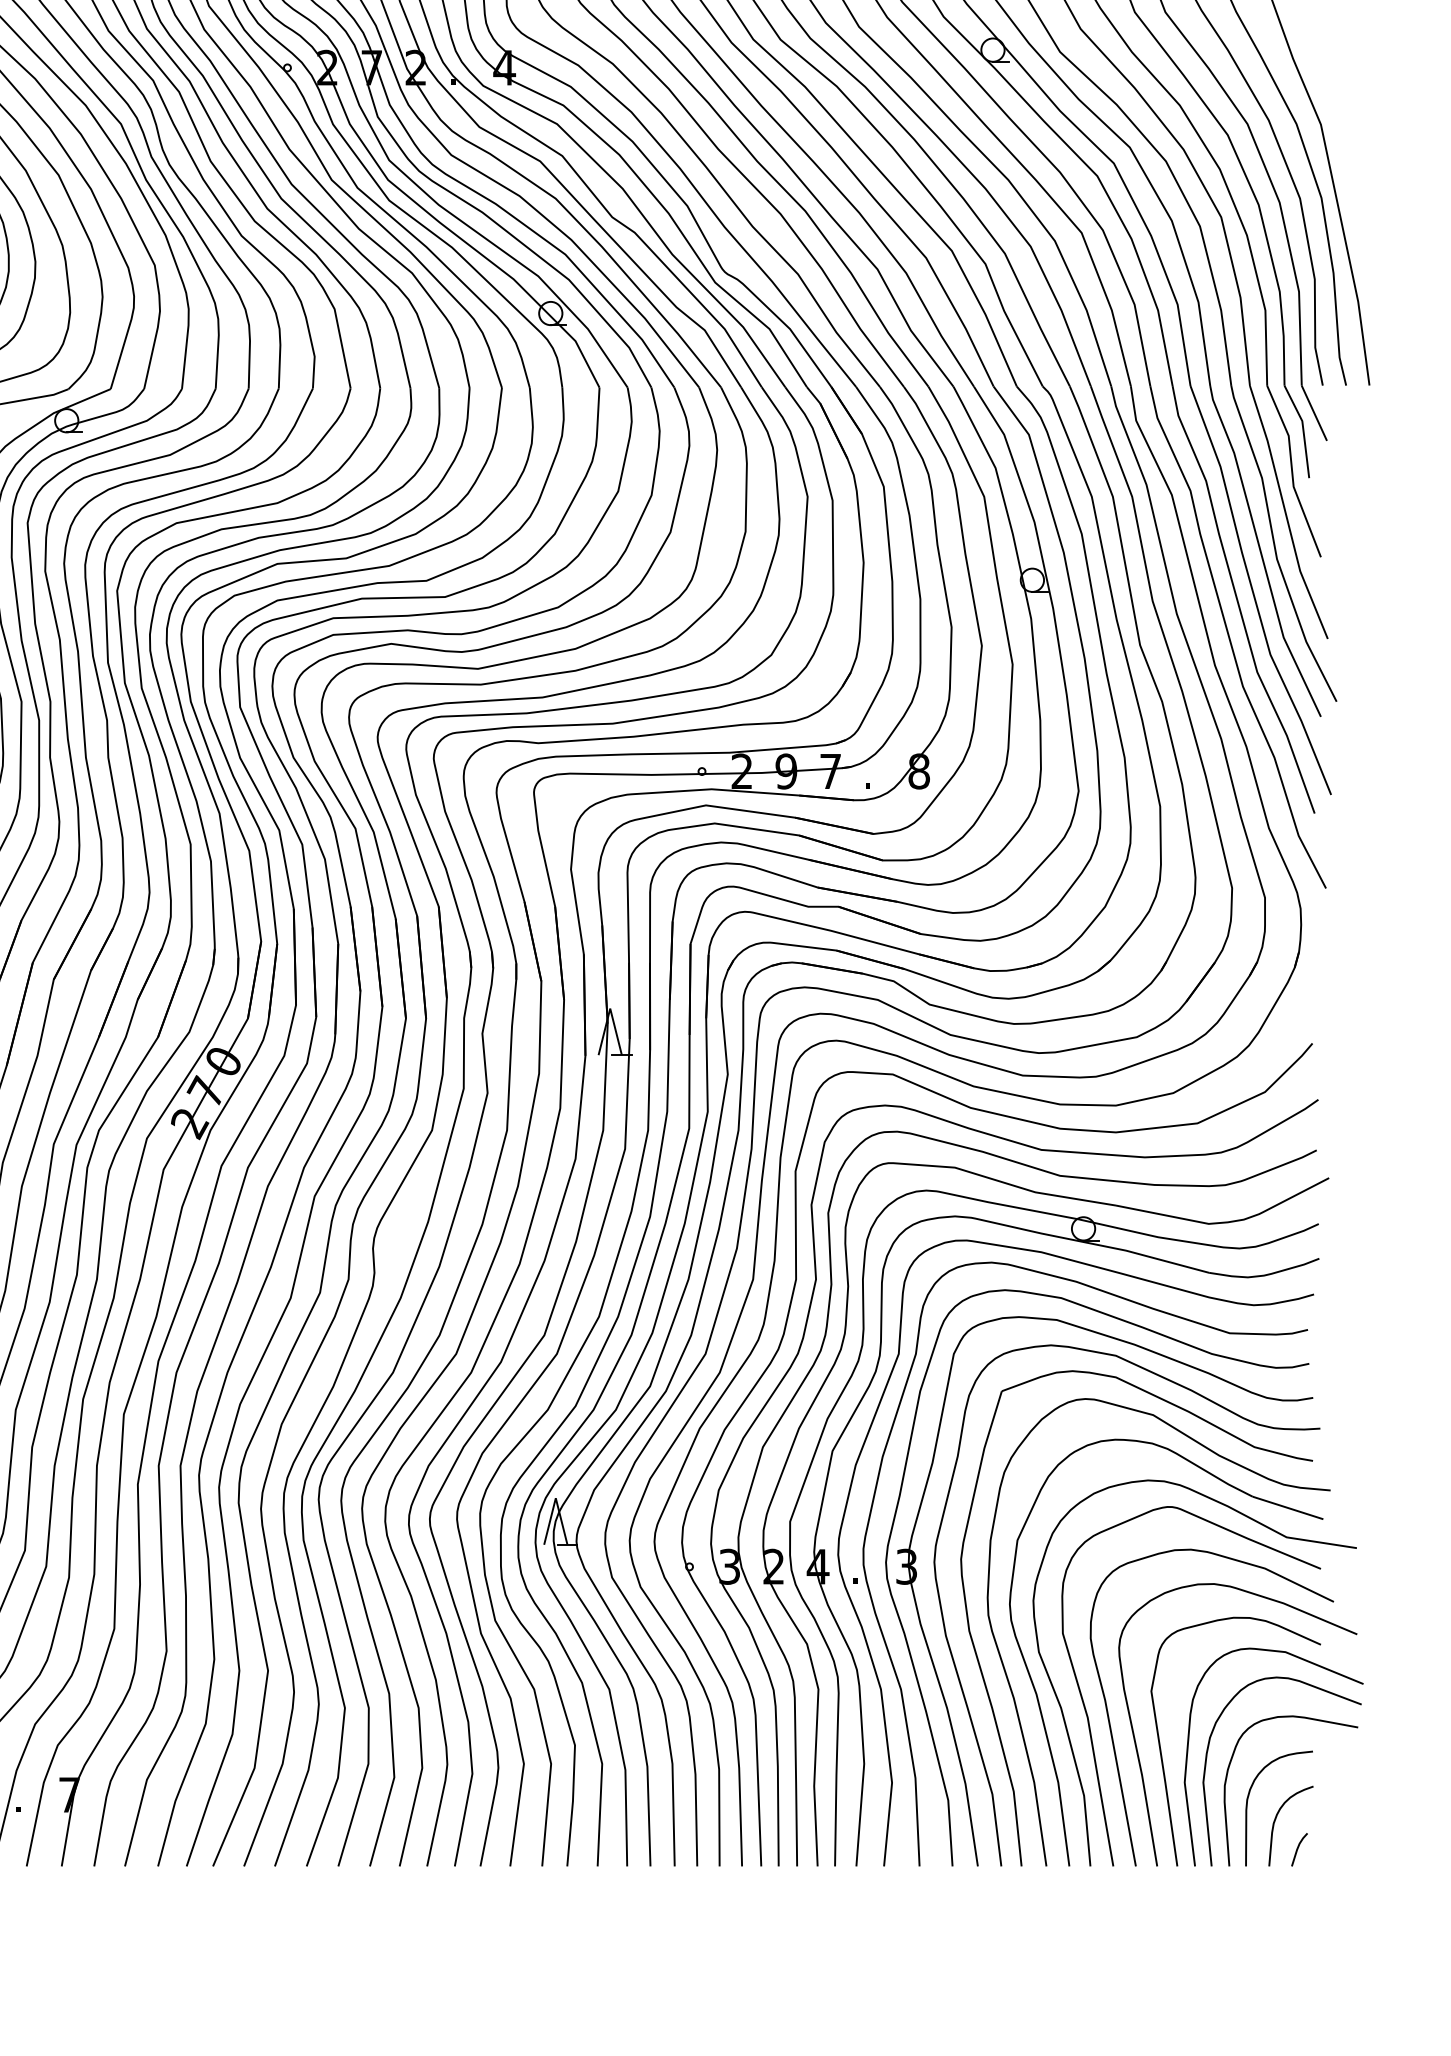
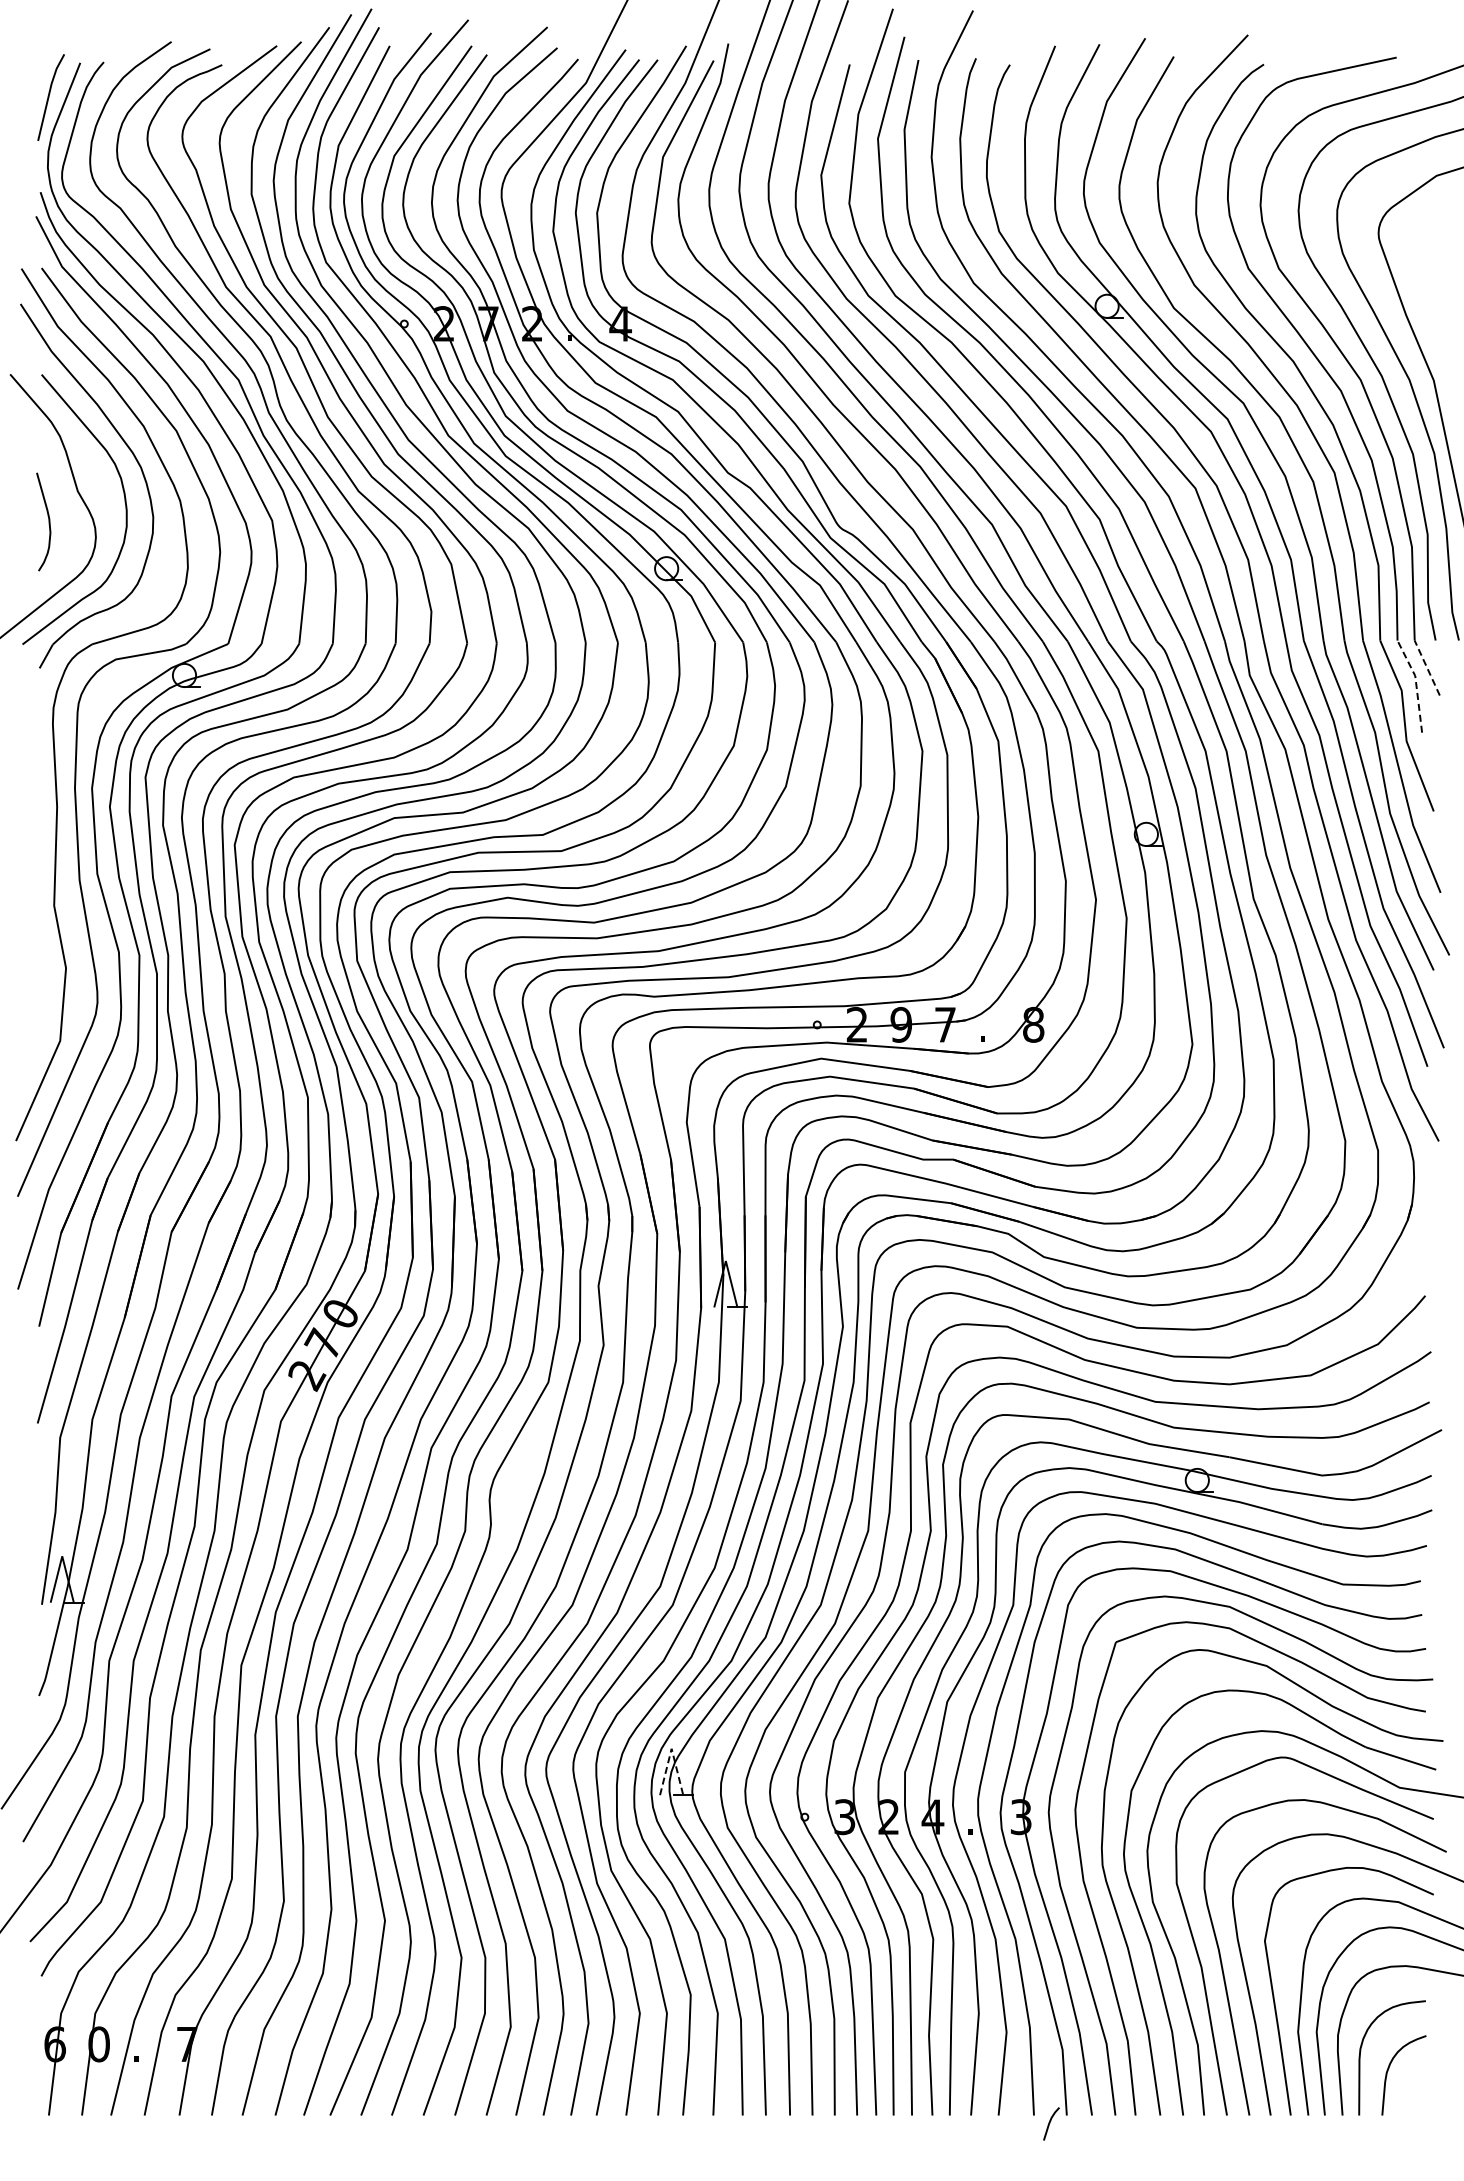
line: (1314, 412) -> (1427, 667), solid -> dashed
line: (1303, 428) -> (1416, 683), solid -> dashed
line: (555, 1497) -> (671, 1748), solid -> dashed
line: (1298, 1849) -> (1050, 2123), moved

